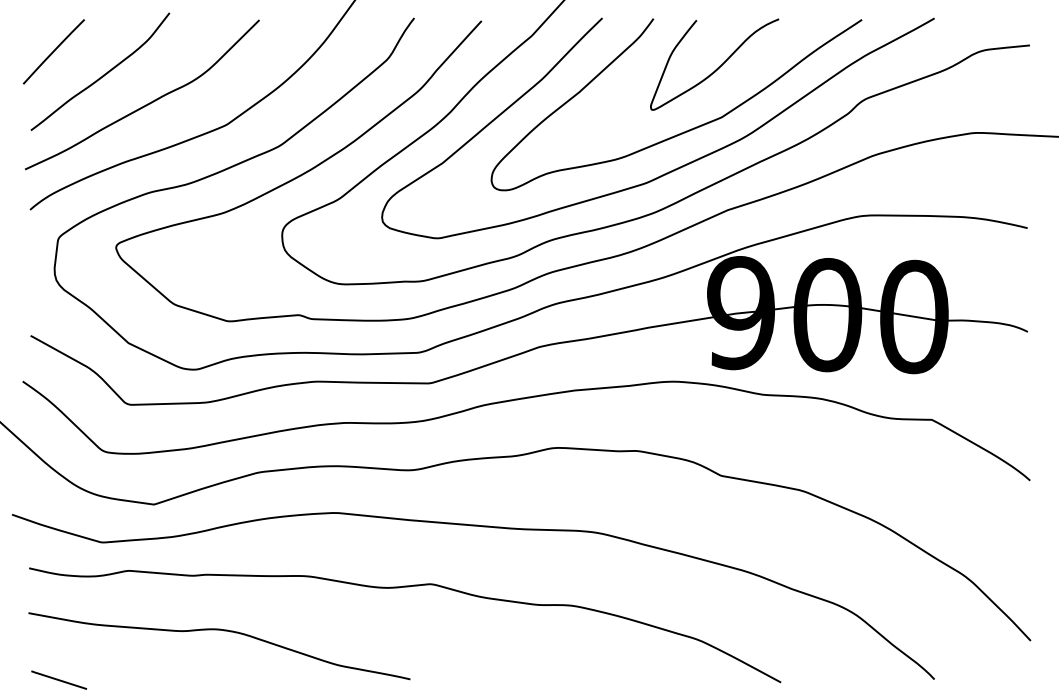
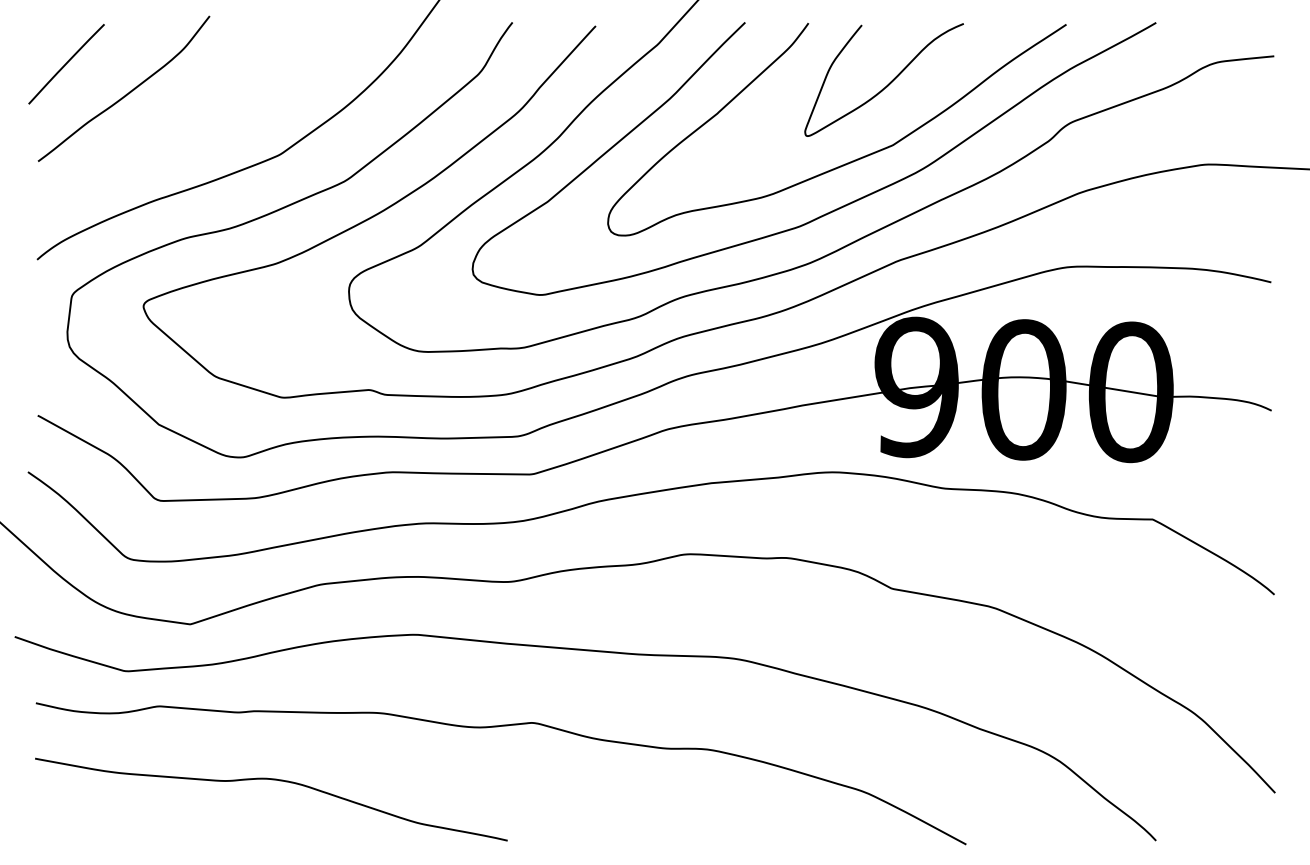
curve: (147, 103) -> (182, 128), removed
line: (59, 679) -> (73, 840), removed

